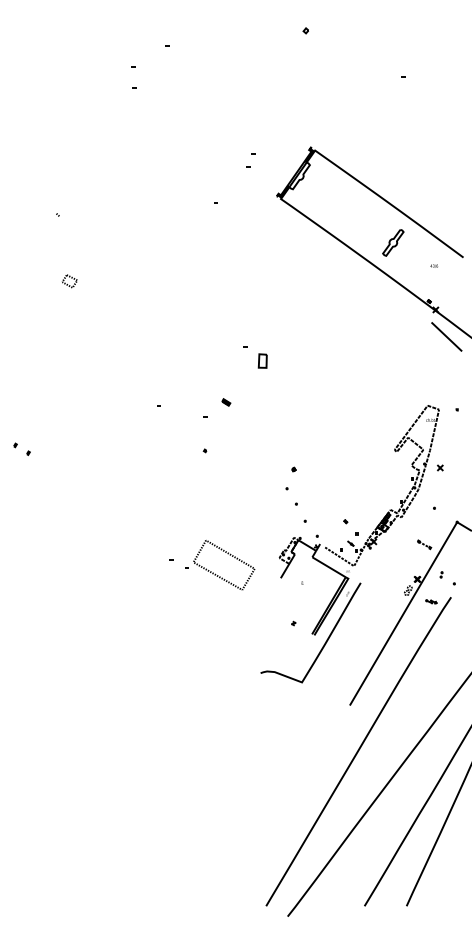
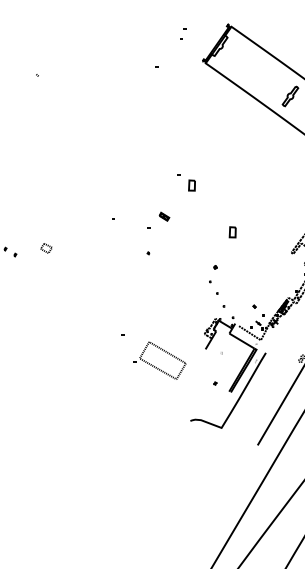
part: (69, 281) -> (46, 248), moved
part: (226, 402) -> (164, 216), size x1.6
part: (316, 422) -> (232, 231), added
part: (220, 565) -> (160, 360), moved

